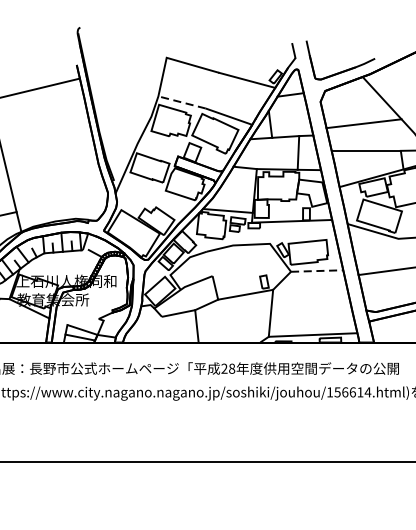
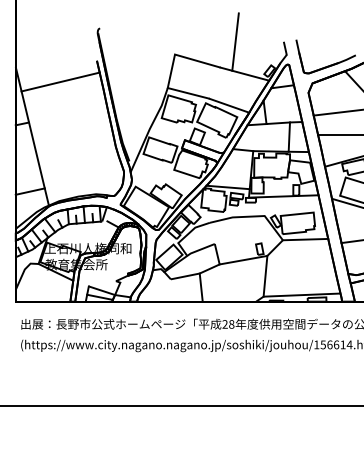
line: (236, 42) -> (235, 41), added
line: (181, 102) -> (187, 93), dashed -> solid
line: (317, 270) -> (305, 239), dashed -> solid

